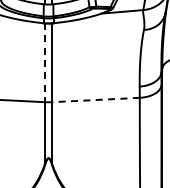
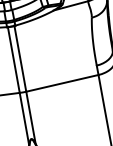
line: (44, 62) -> (13, 59), dashed -> solid
line: (96, 100) -> (62, 83), dashed -> solid

